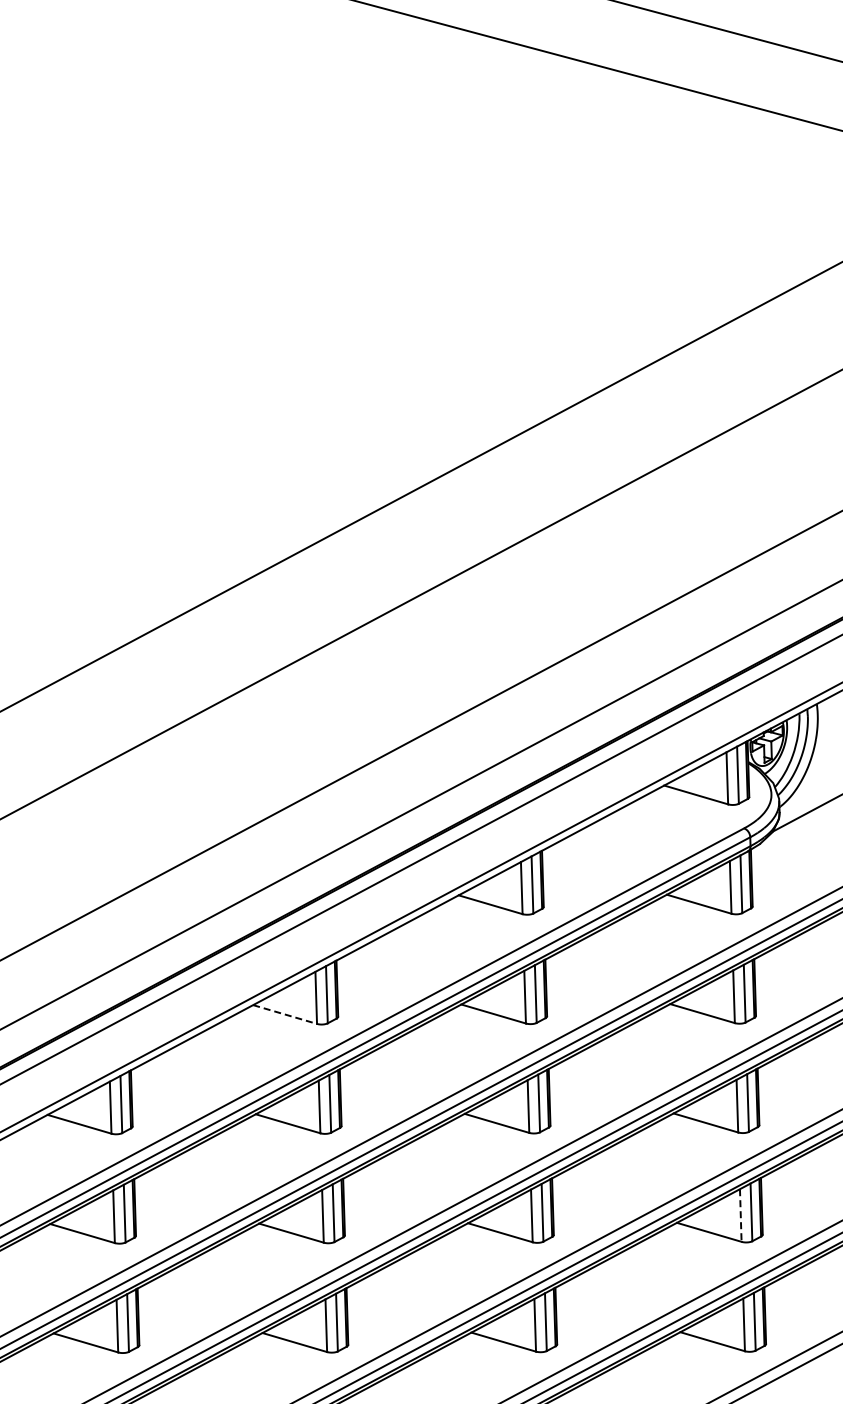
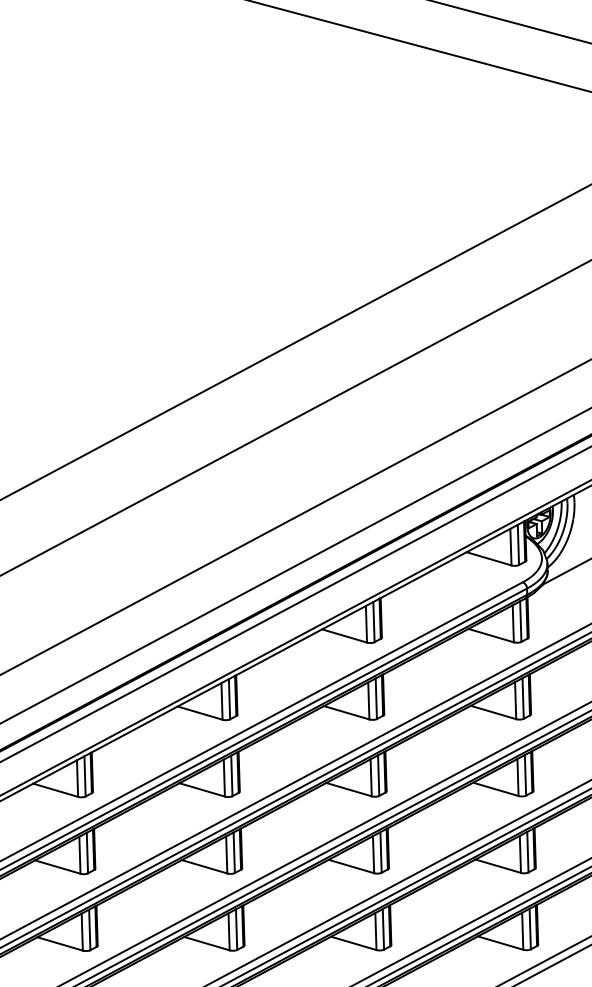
line: (285, 1014) -> (200, 713), dashed -> solid
line: (740, 1216) -> (520, 855), dashed -> solid

